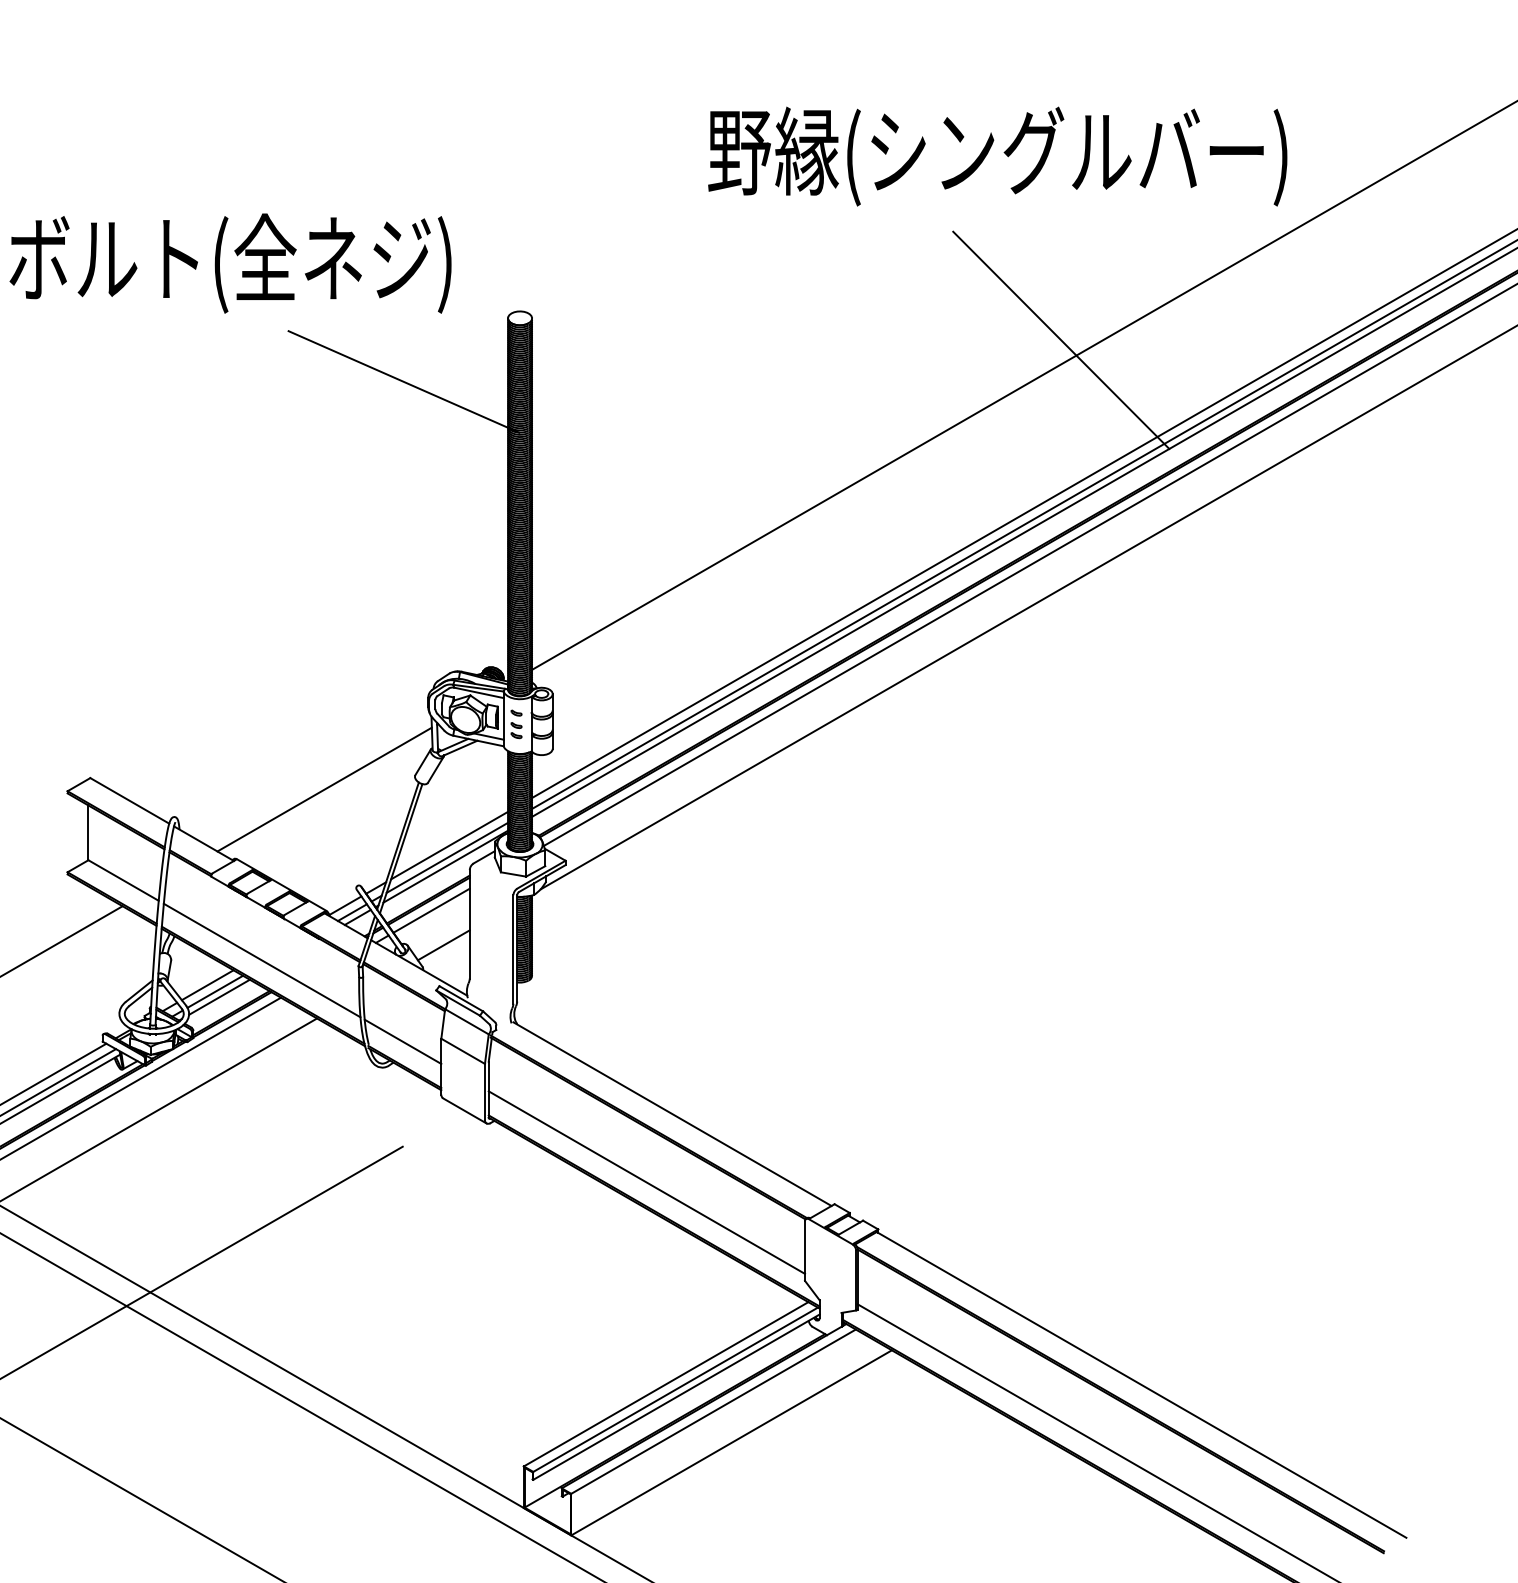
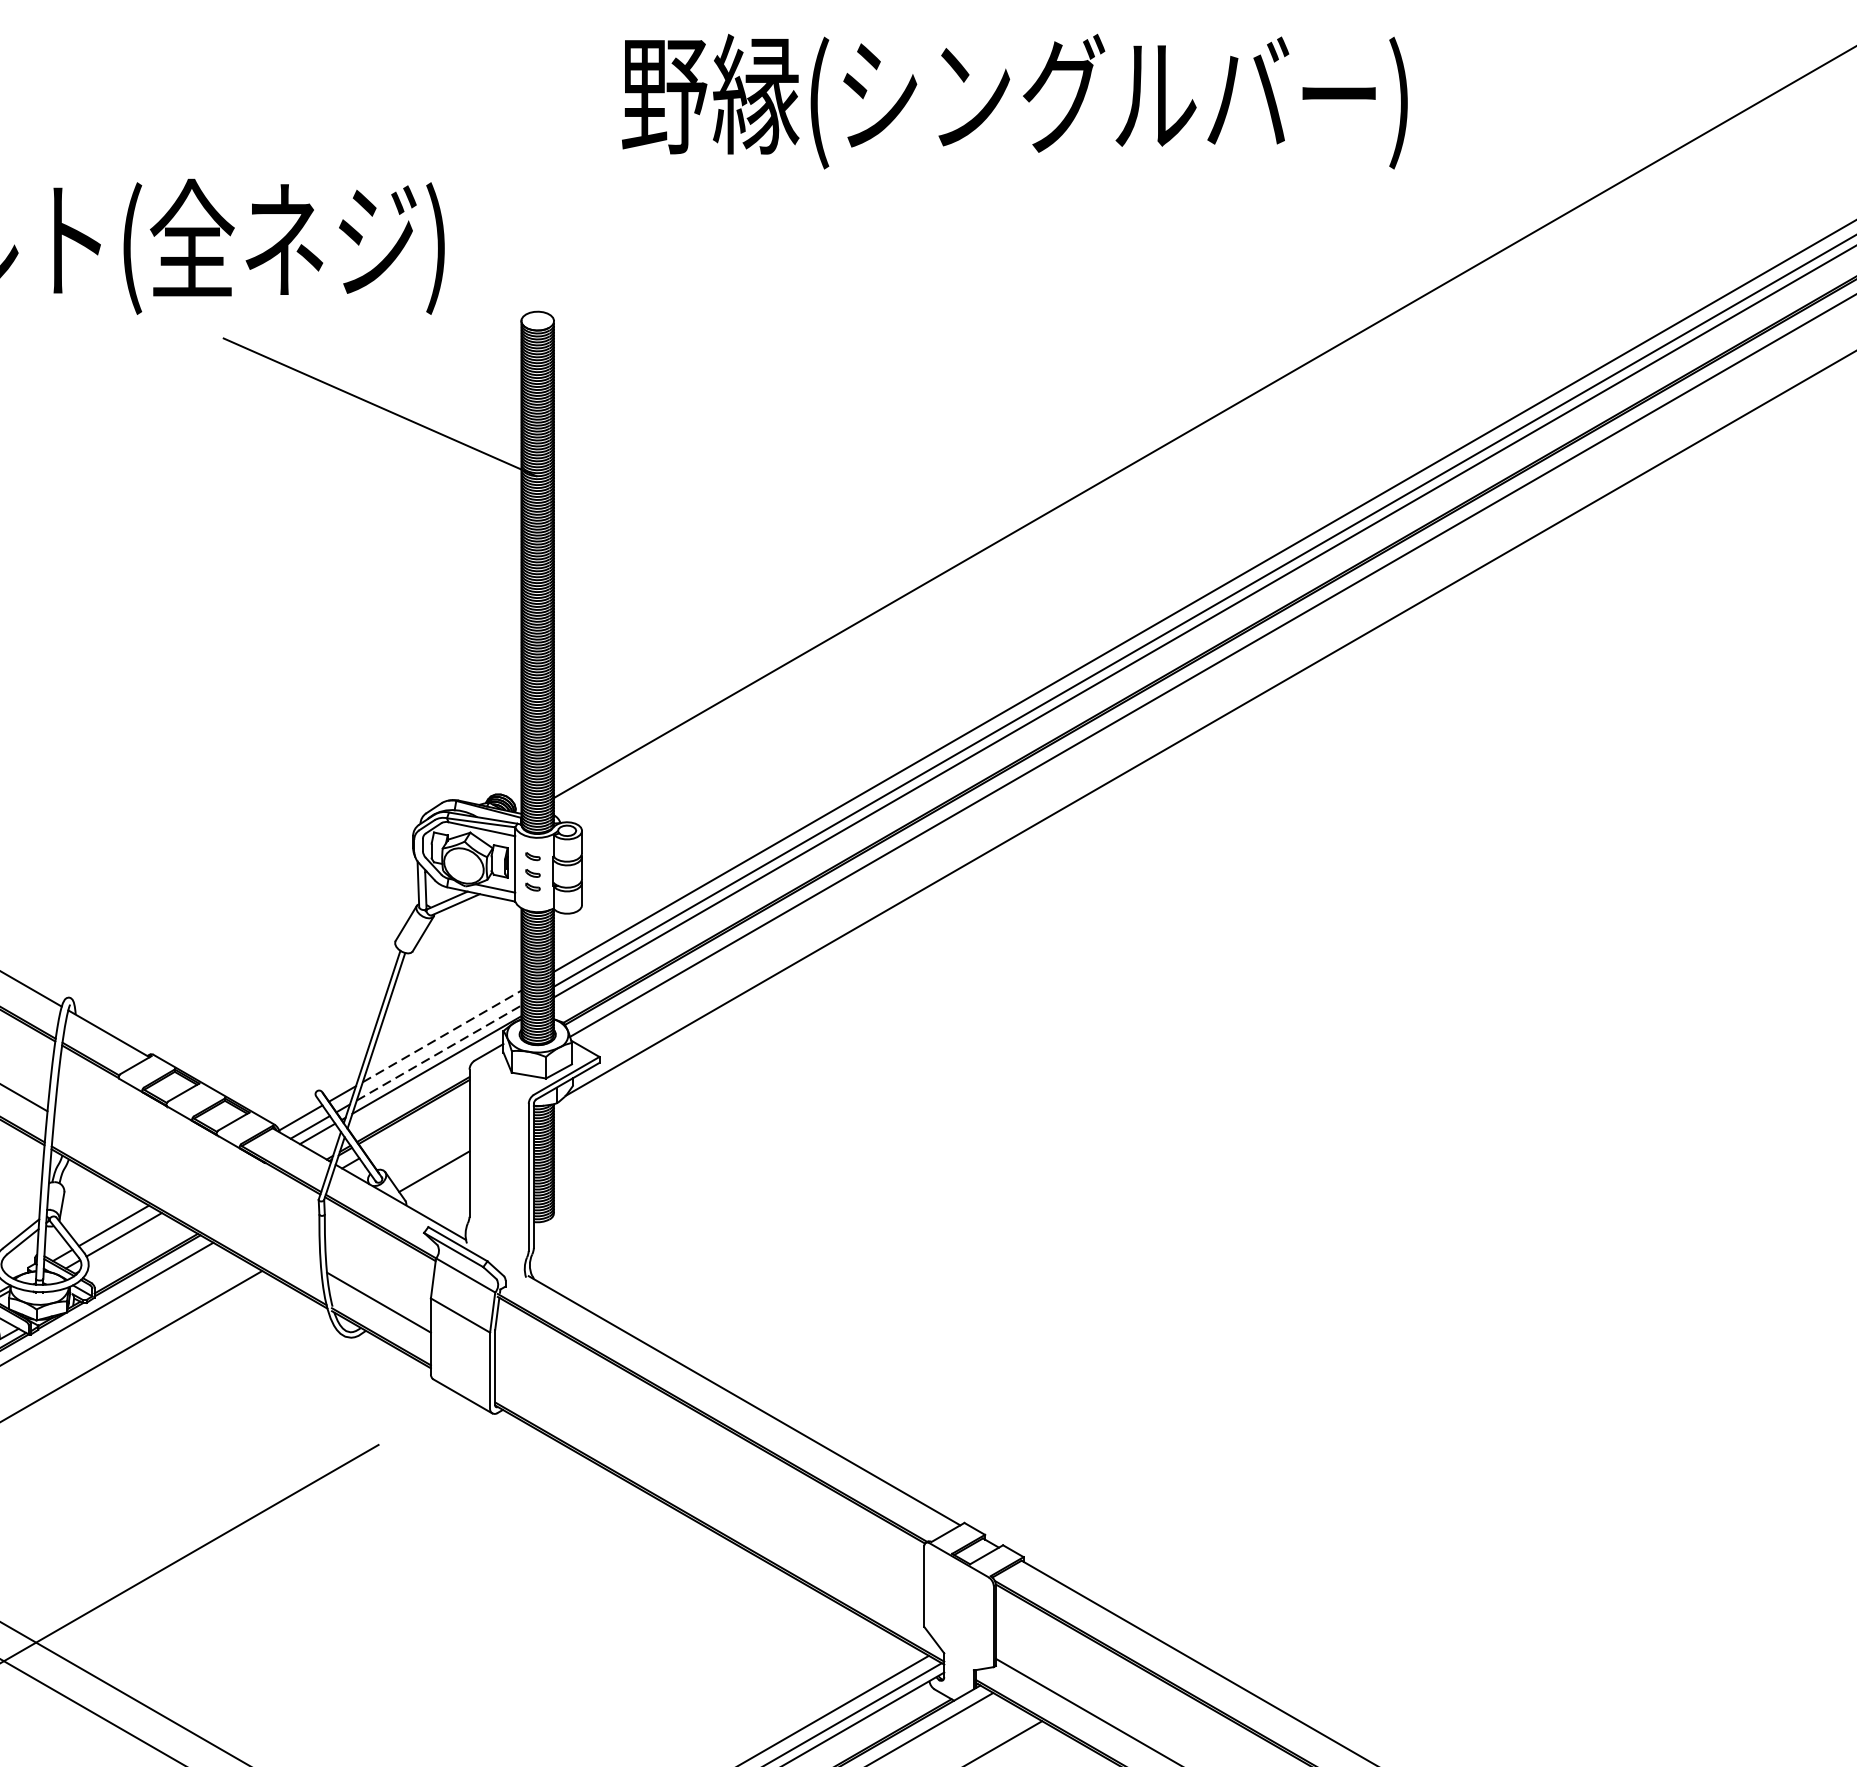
text: (997, 156) -> (1014, 101), moved
line: (1061, 339) -> (1272, 349), removed
line: (324, 789) -> (272, 960), removed
line: (449, 845) -> (442, 1036), solid -> dashed
line: (447, 857) -> (439, 1052), solid -> dashed
line: (431, 910) -> (417, 1124), removed
line: (261, 960) -> (186, 1192), removed
line: (219, 996) -> (129, 1241), removed
line: (646, 1182) -> (709, 1493), removed

